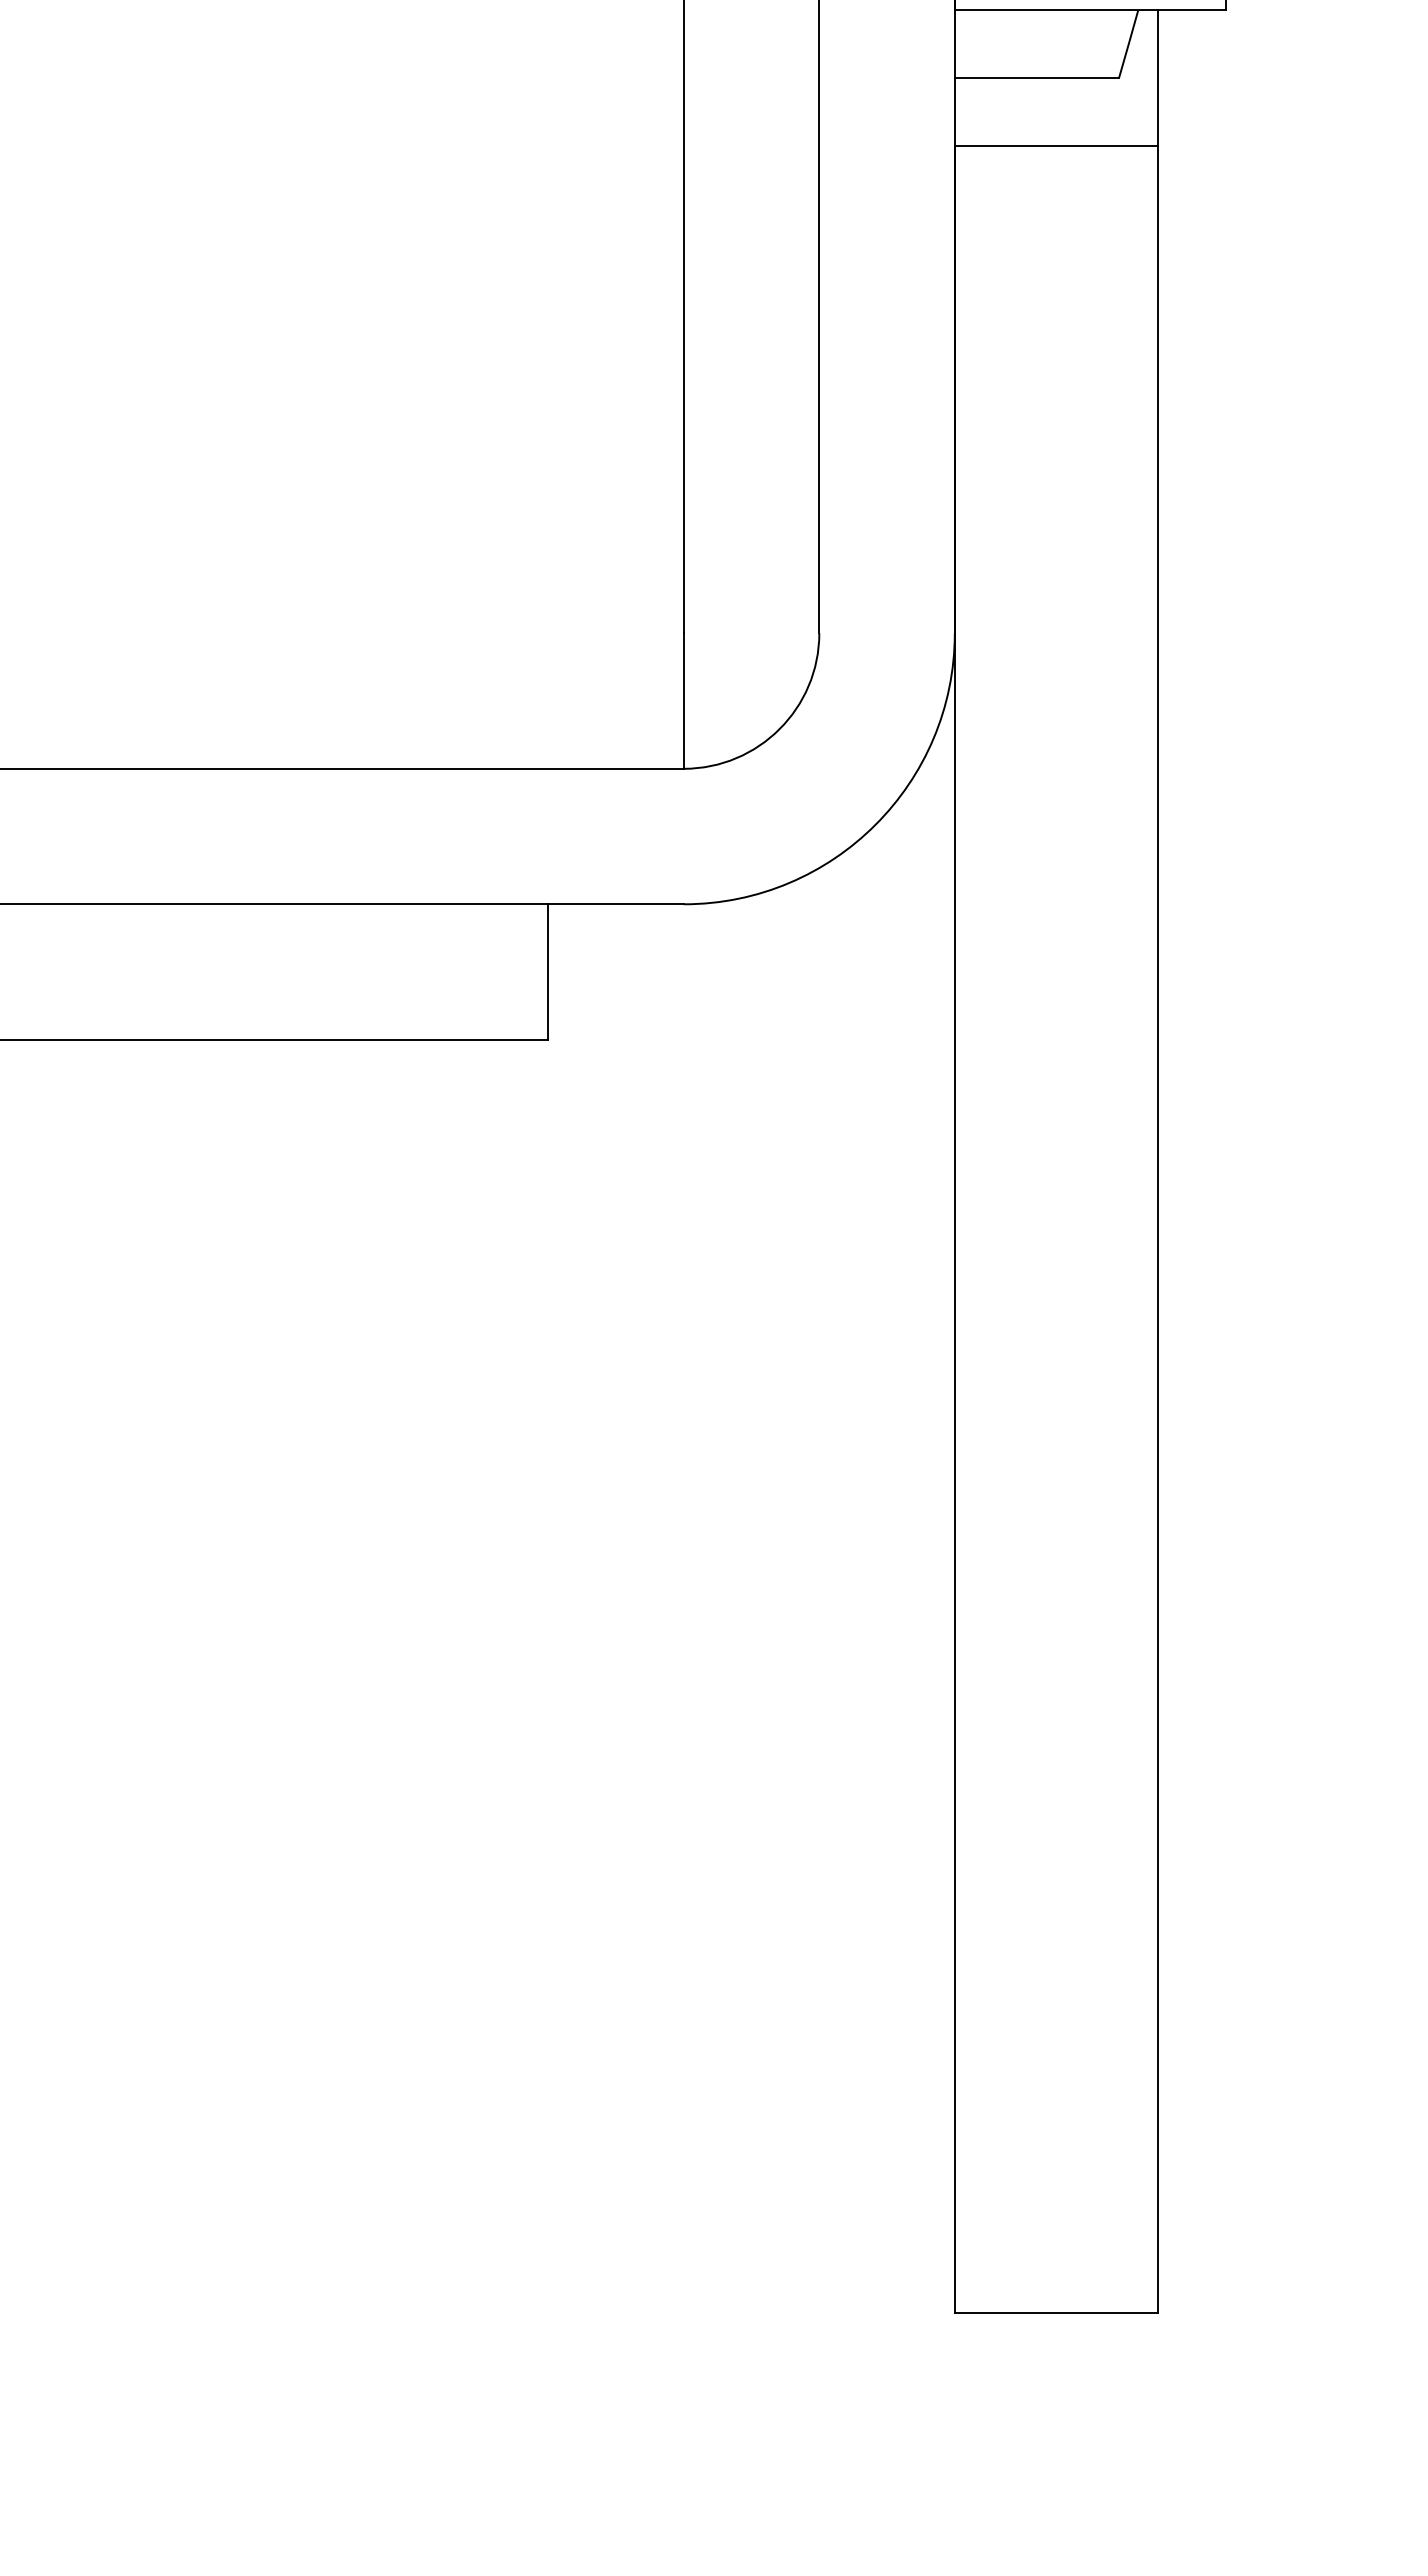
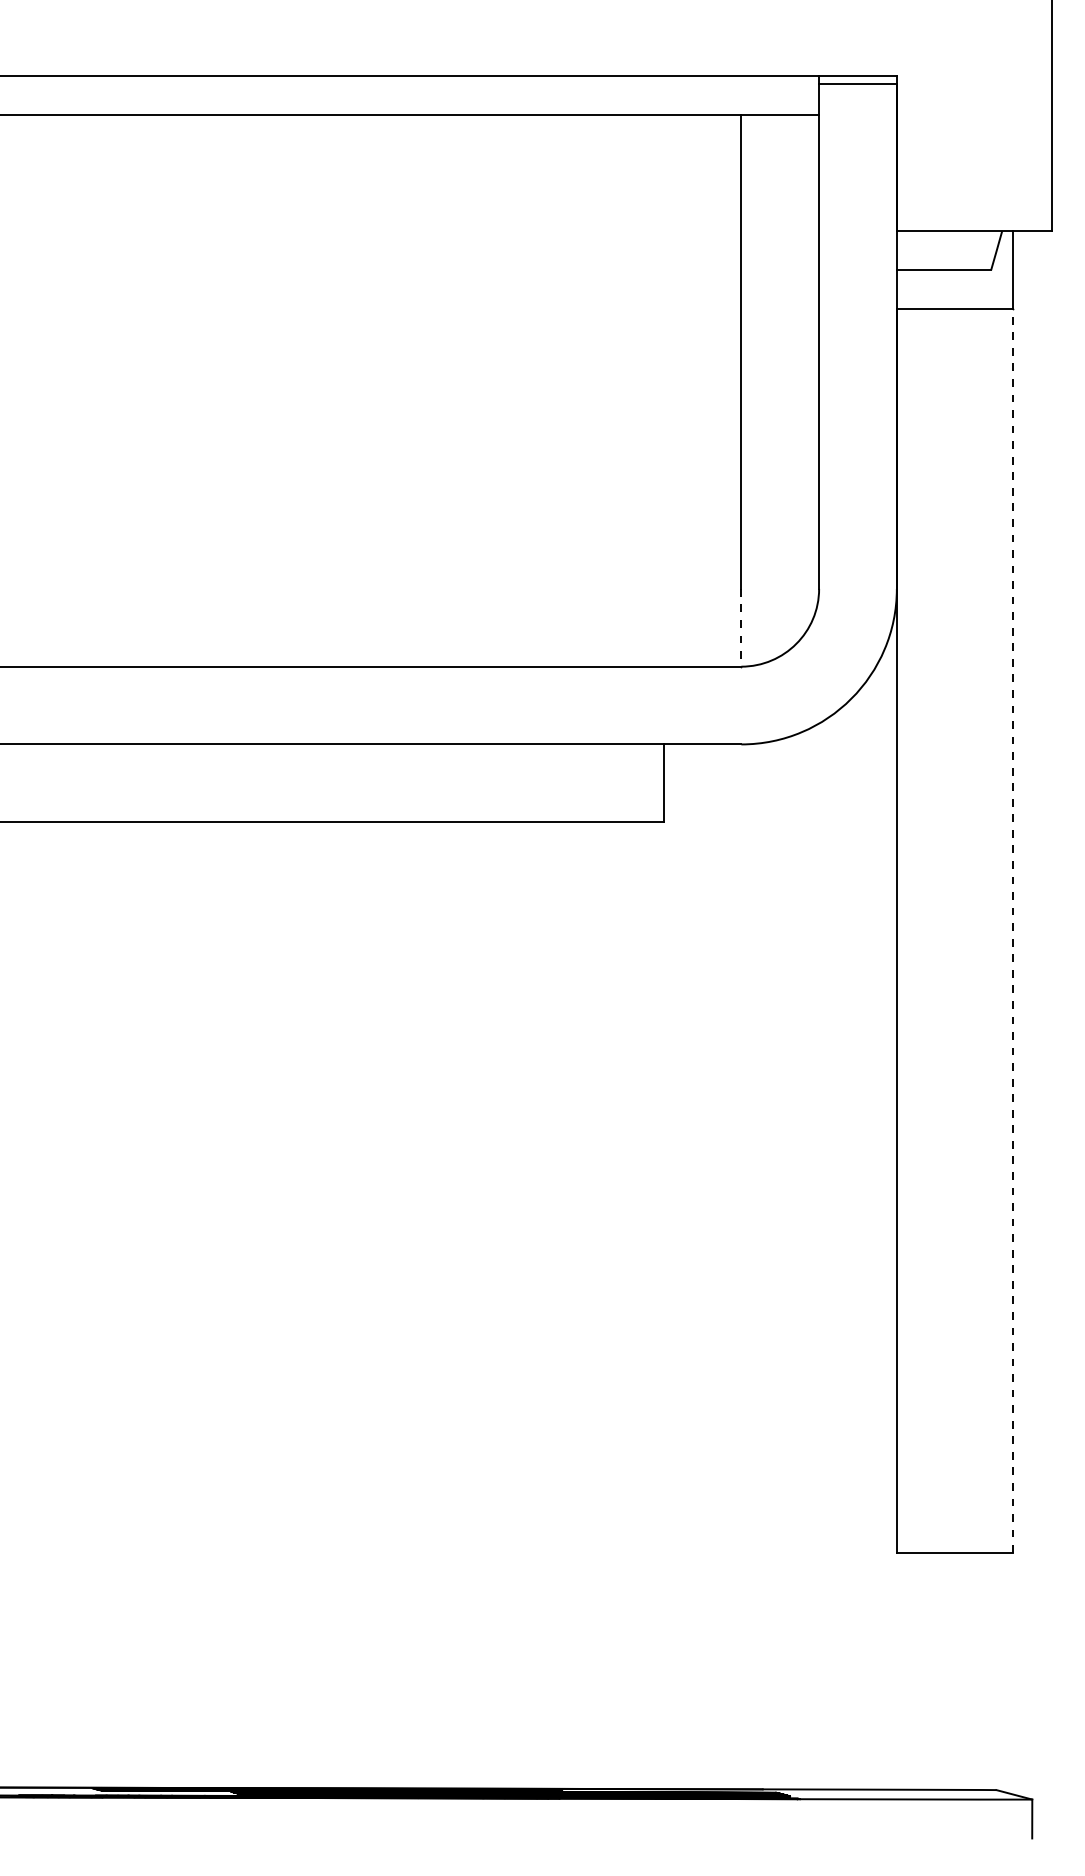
line: (684, 700) -> (741, 627), solid -> dashed
line: (1158, 1230) -> (1013, 931), solid -> dashed

